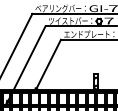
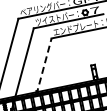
line: (48, 65) -> (44, 66), solid -> dashed

